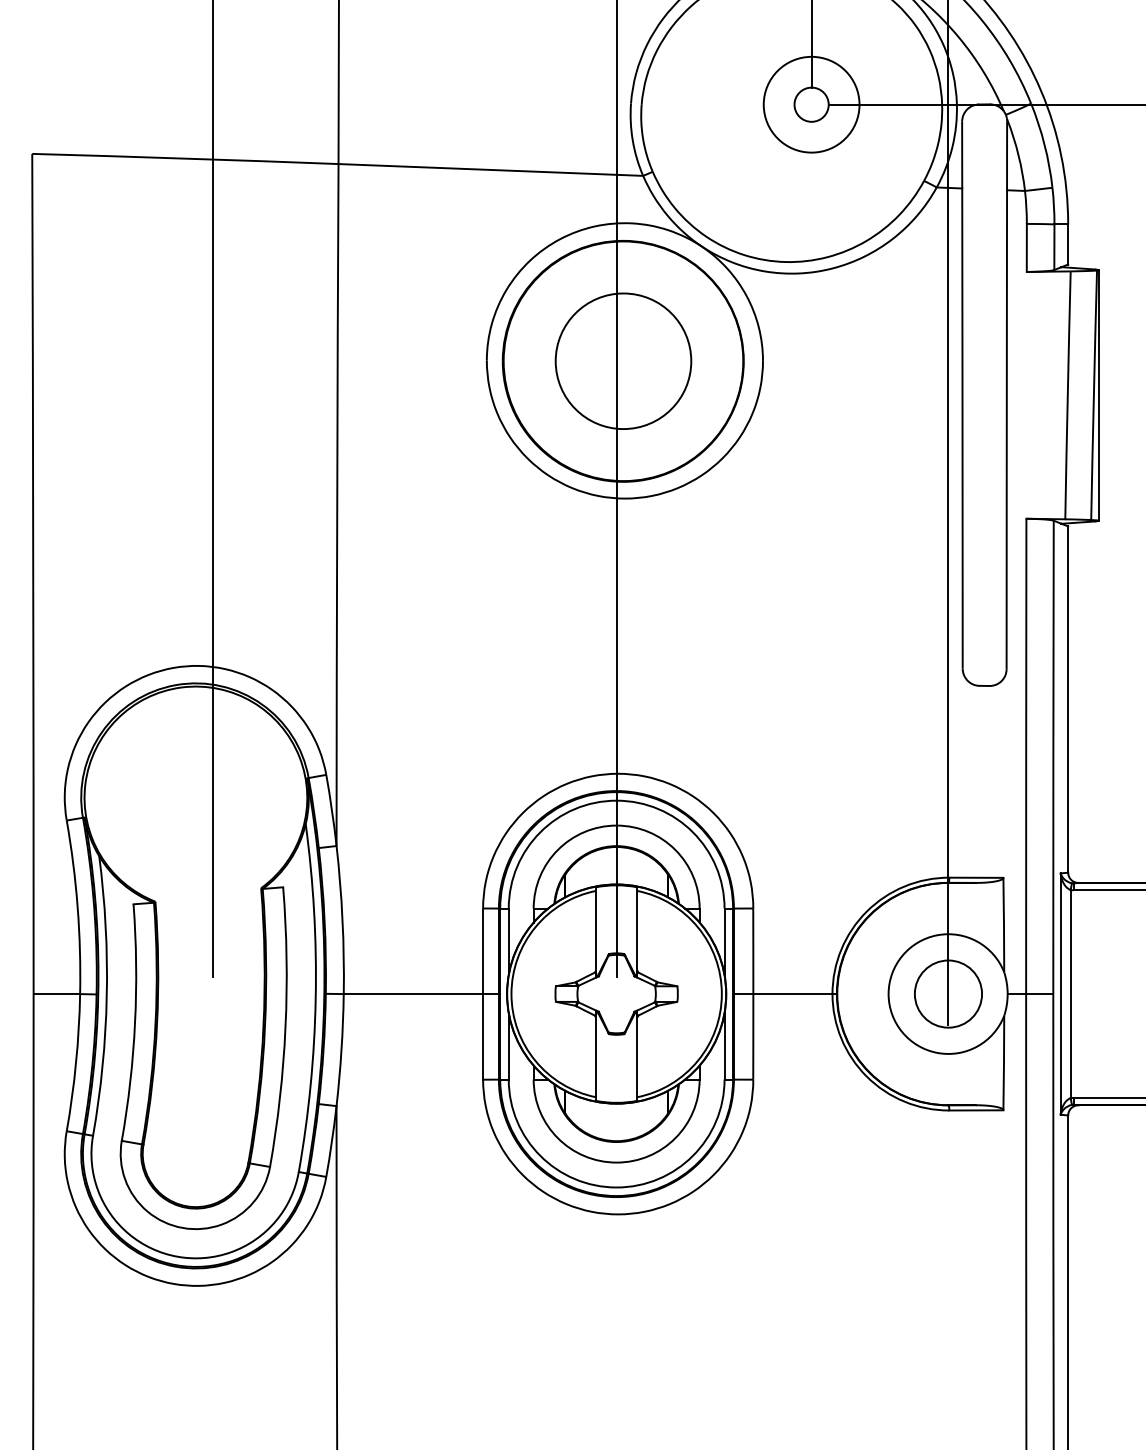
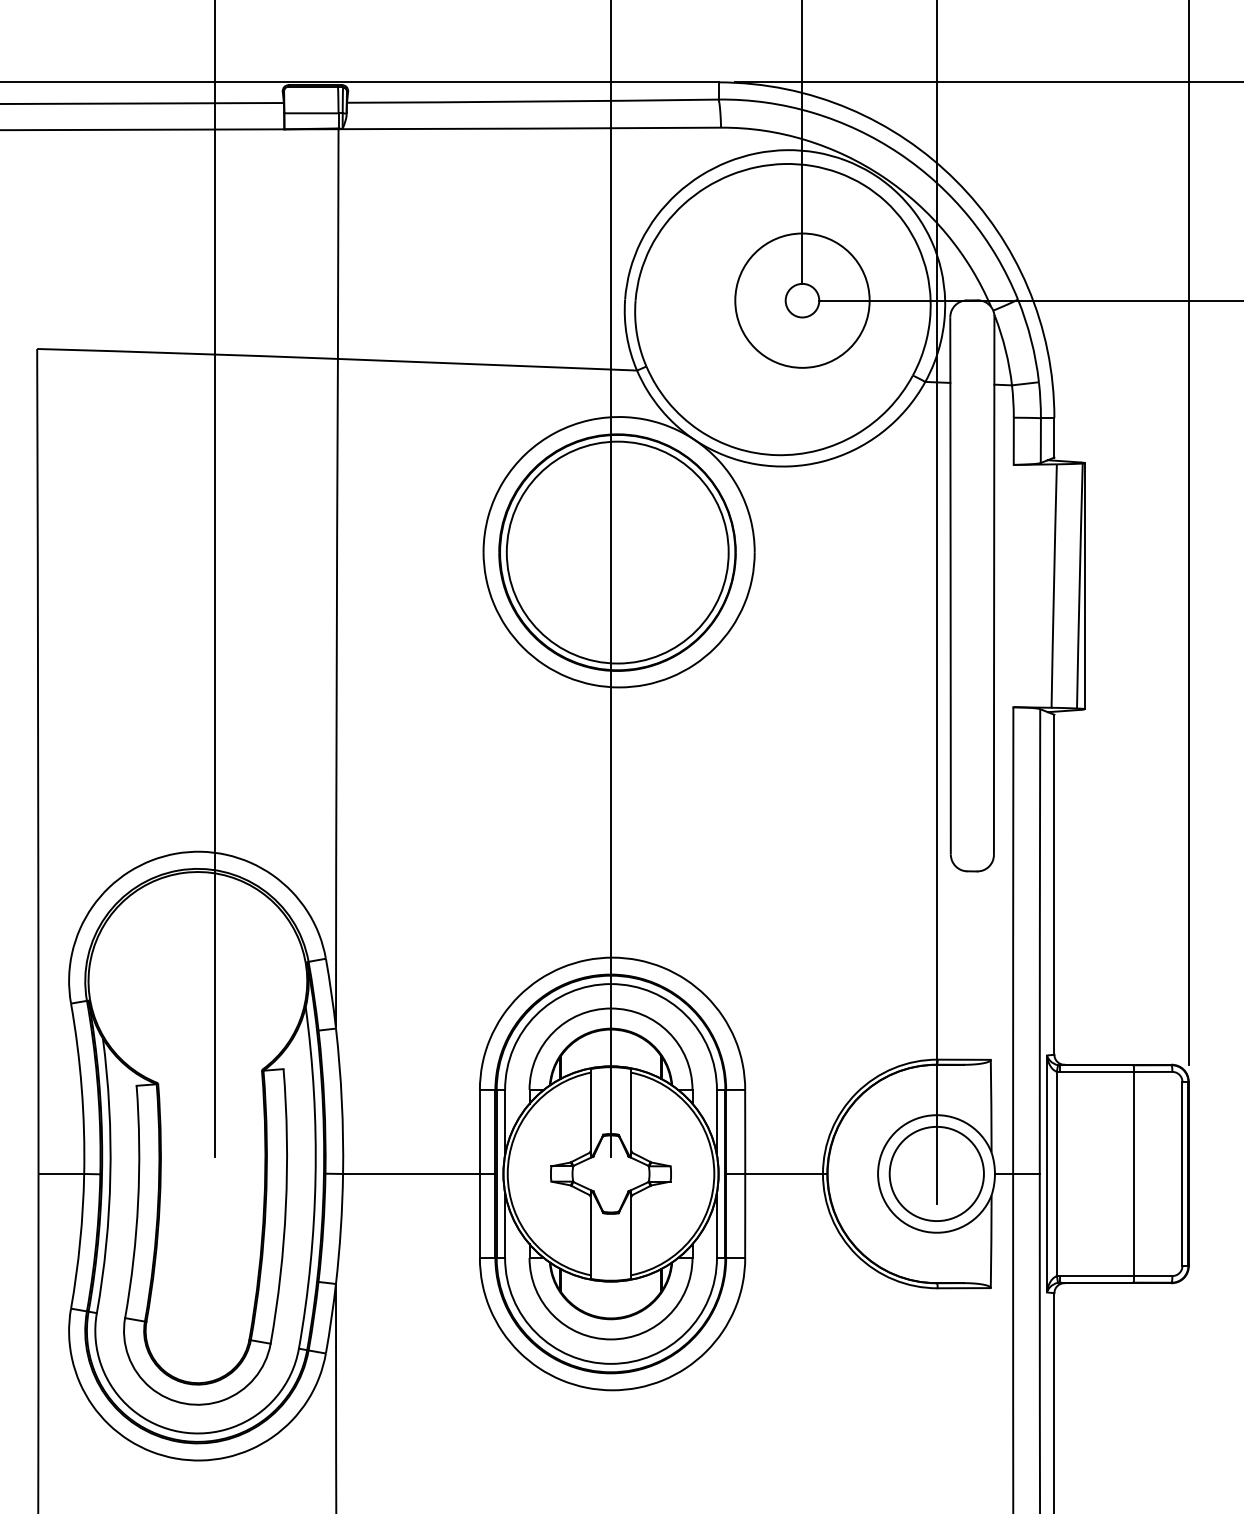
circle: (811, 104) -> (802, 300), size x1.43
circle: (623, 361) -> (617, 552), size x1.67
circle: (948, 993) -> (936, 1173), size x1.43

